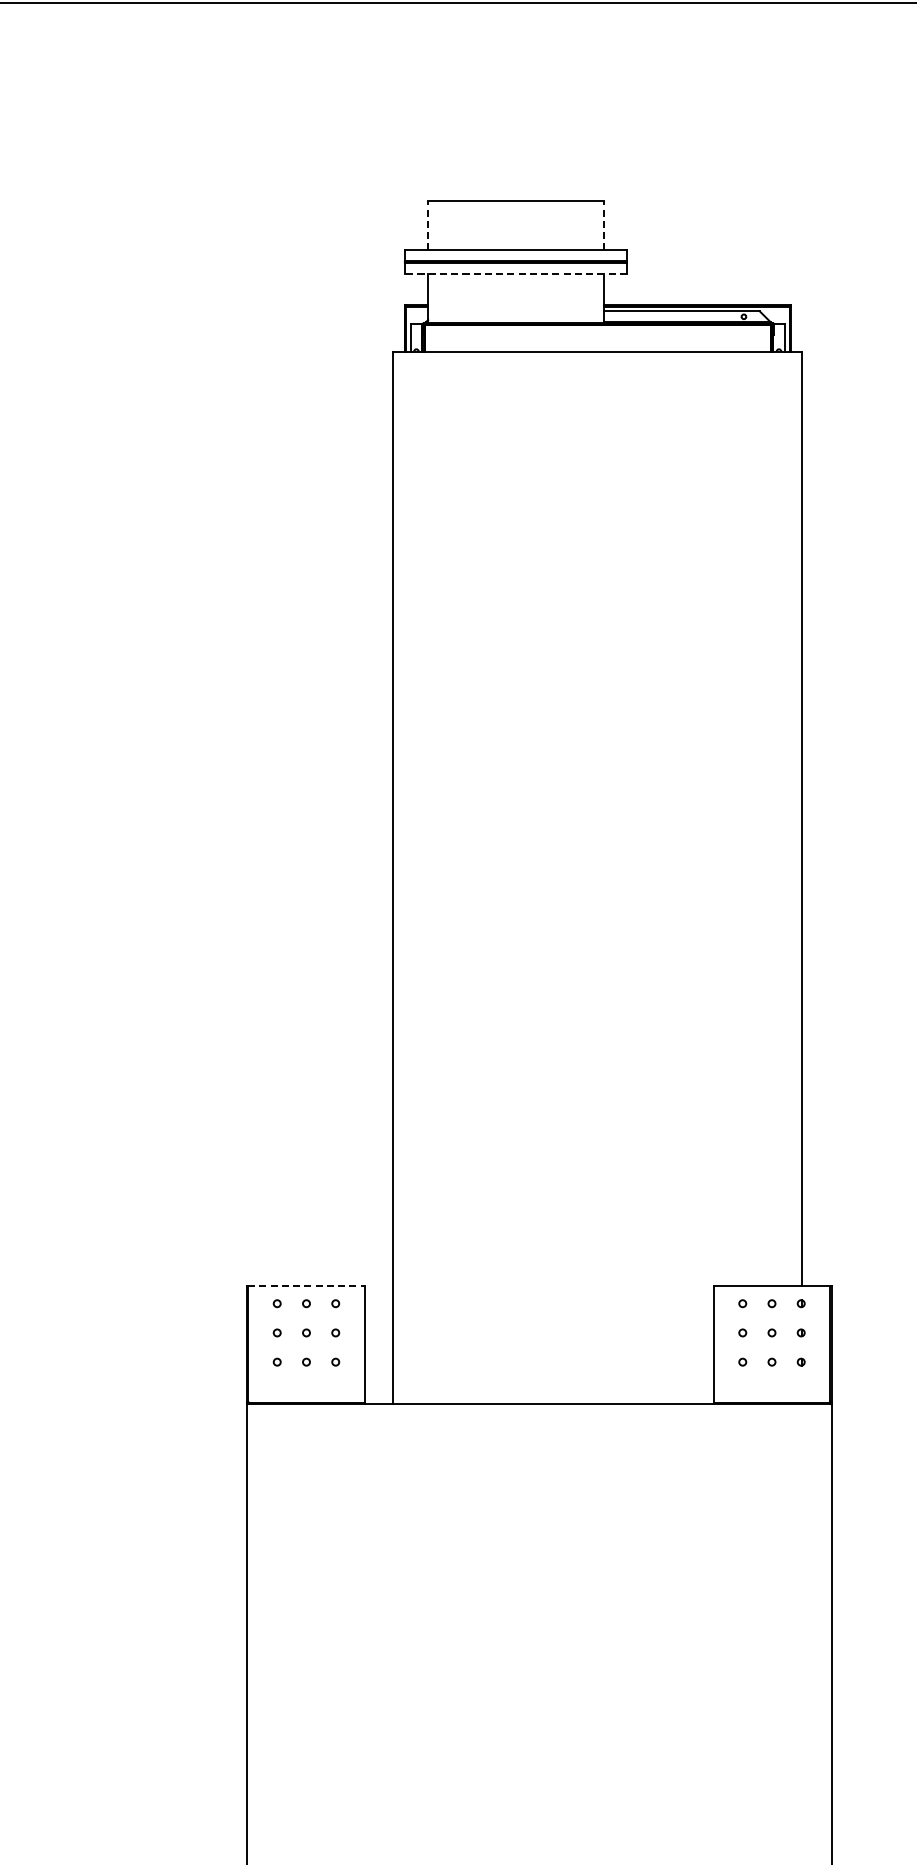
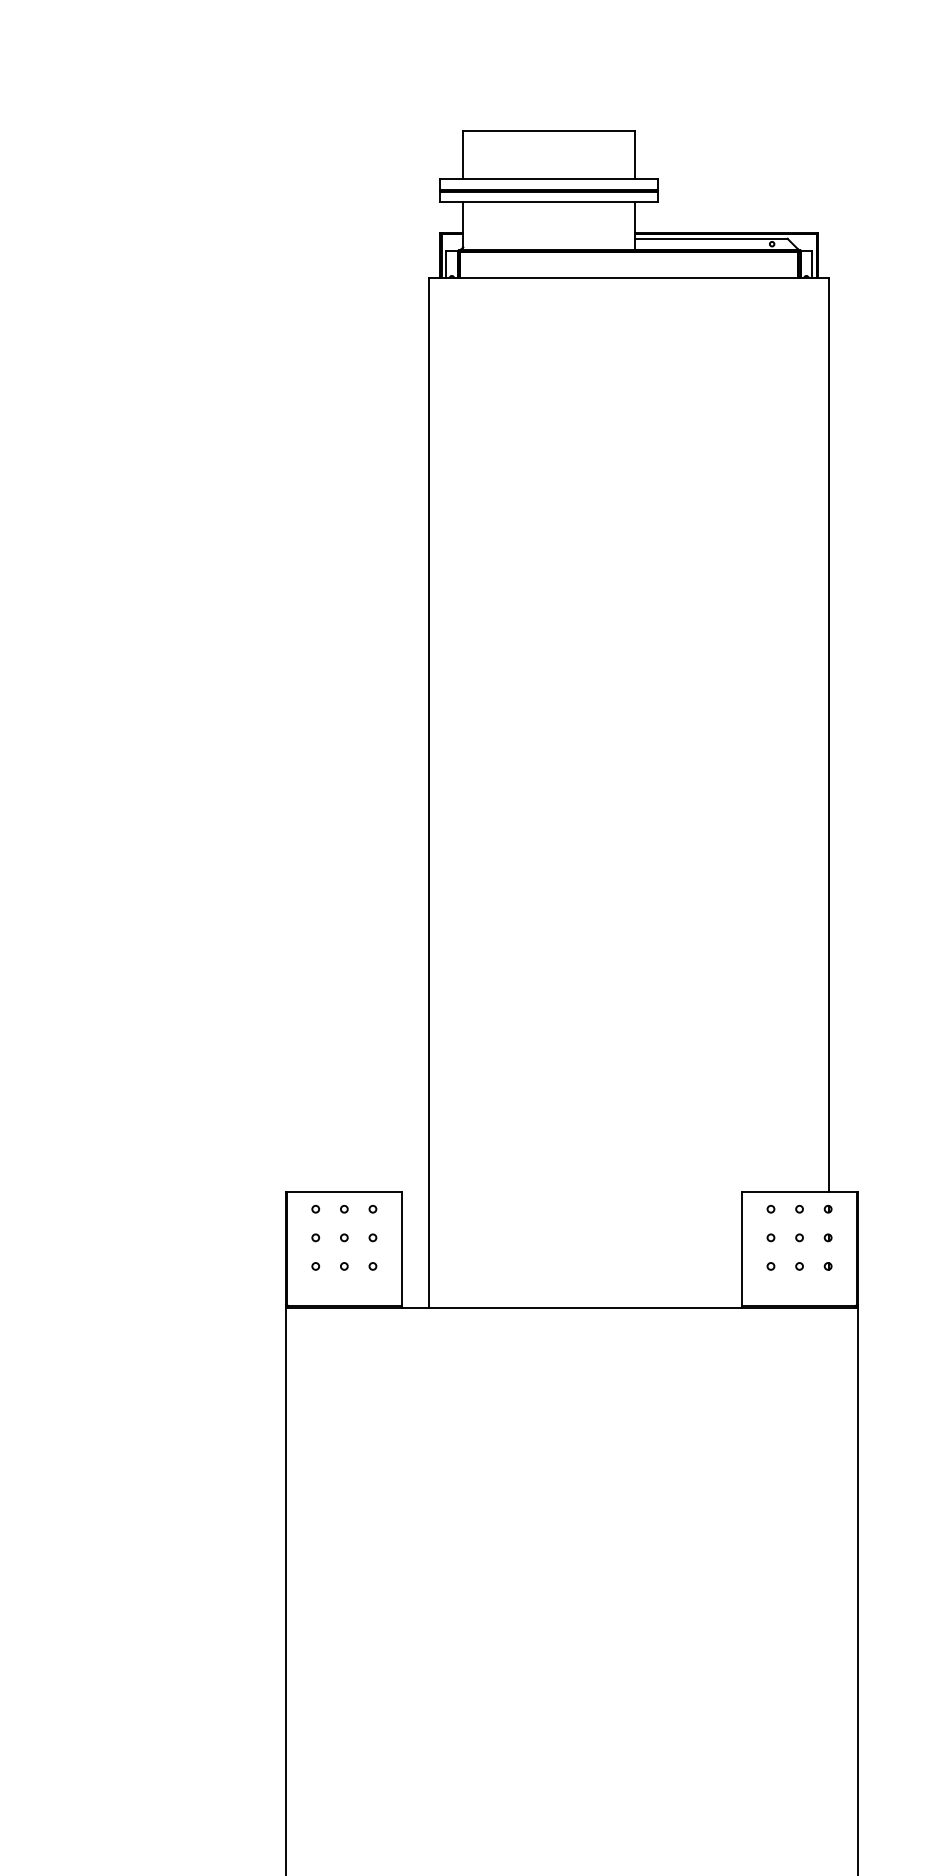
line: (428, 225) -> (463, 154), dashed -> solid
line: (603, 225) -> (634, 154), dashed -> solid
line: (516, 274) -> (549, 202), dashed -> solid
line: (306, 1286) -> (344, 1192), dashed -> solid

